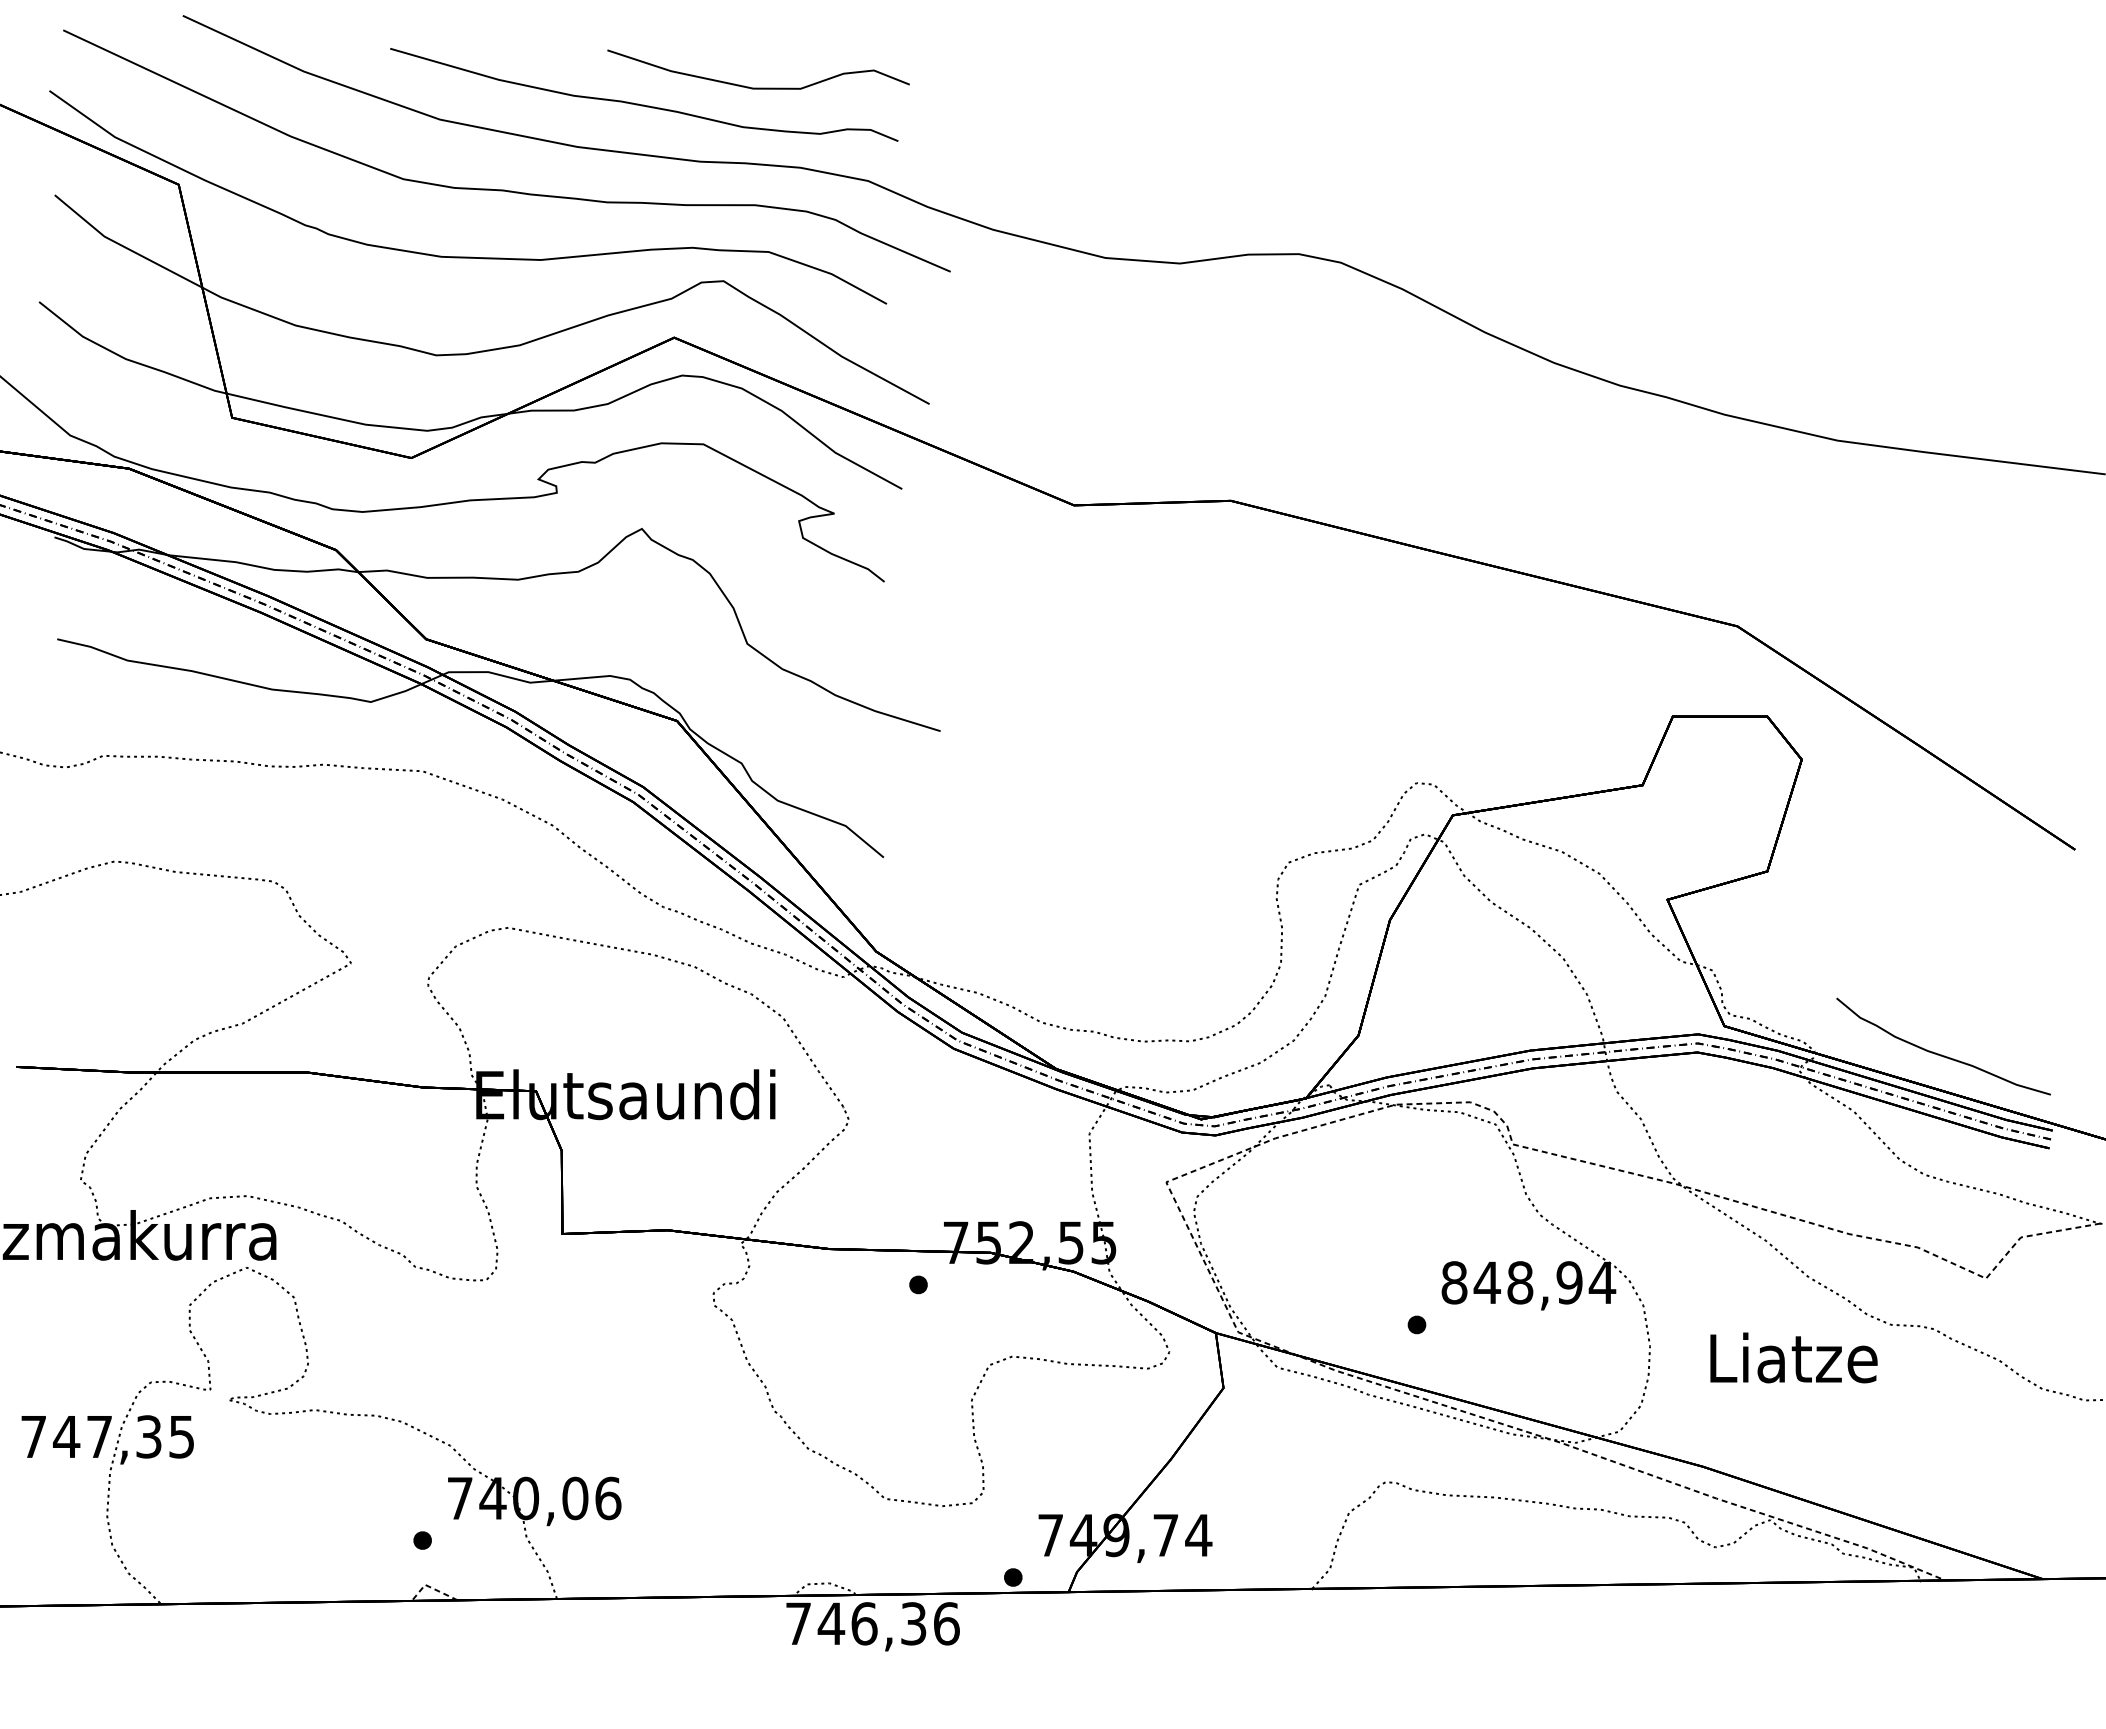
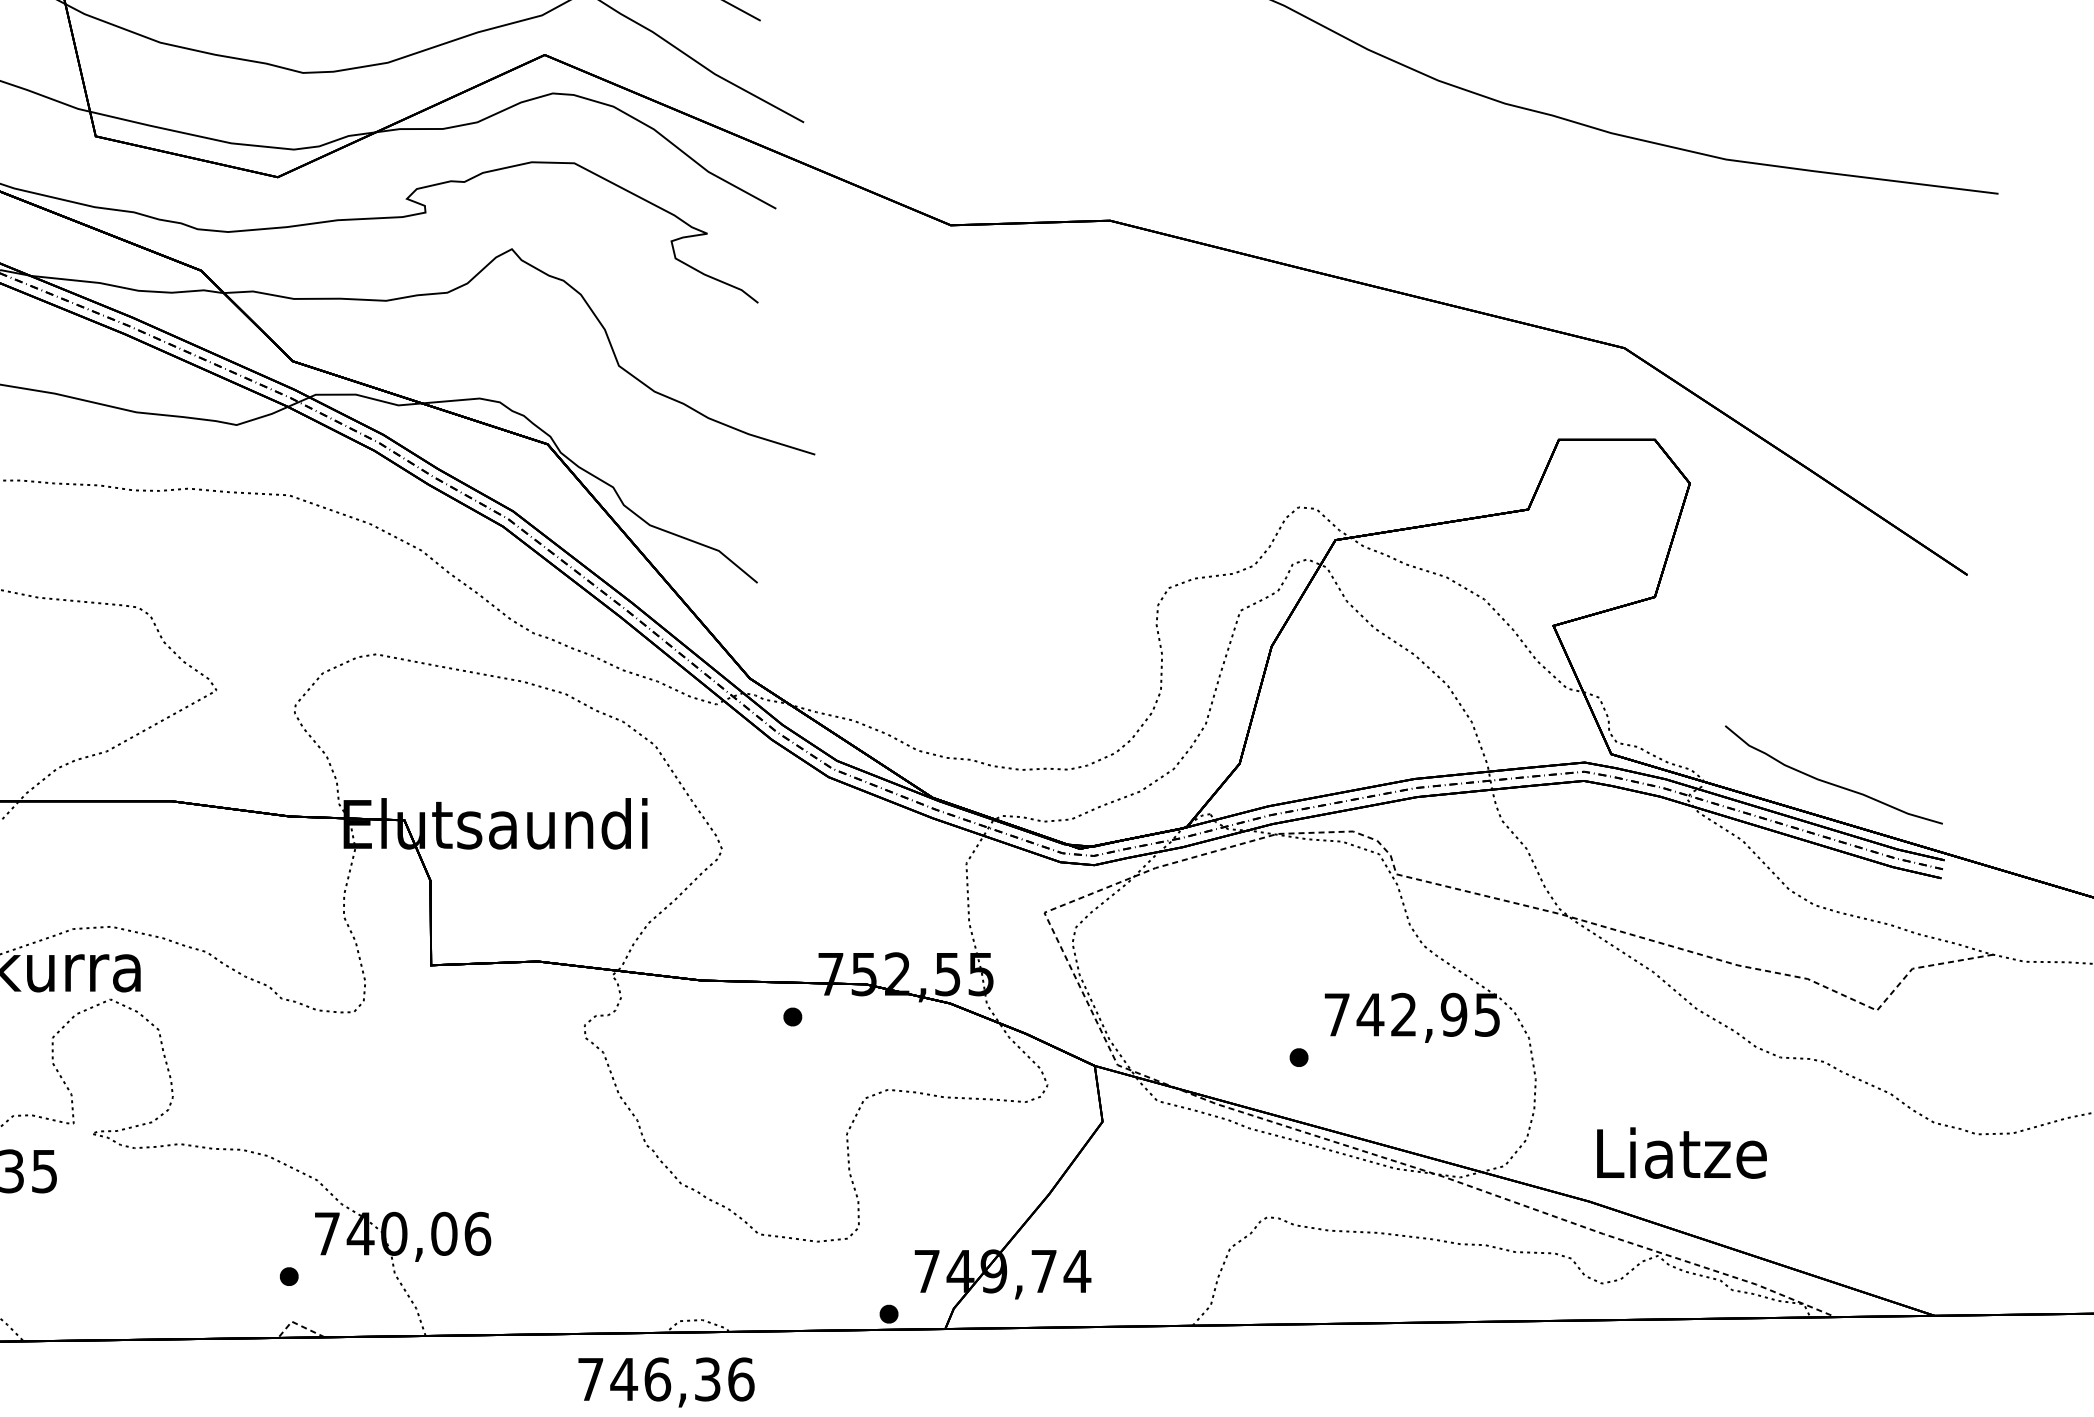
text: (1528, 1282) -> (1412, 1014), 848,94 -> 742,95
text: (1793, 1357) -> (1681, 1152), moved
text: (872, 1626) -> (665, 1382), moved

